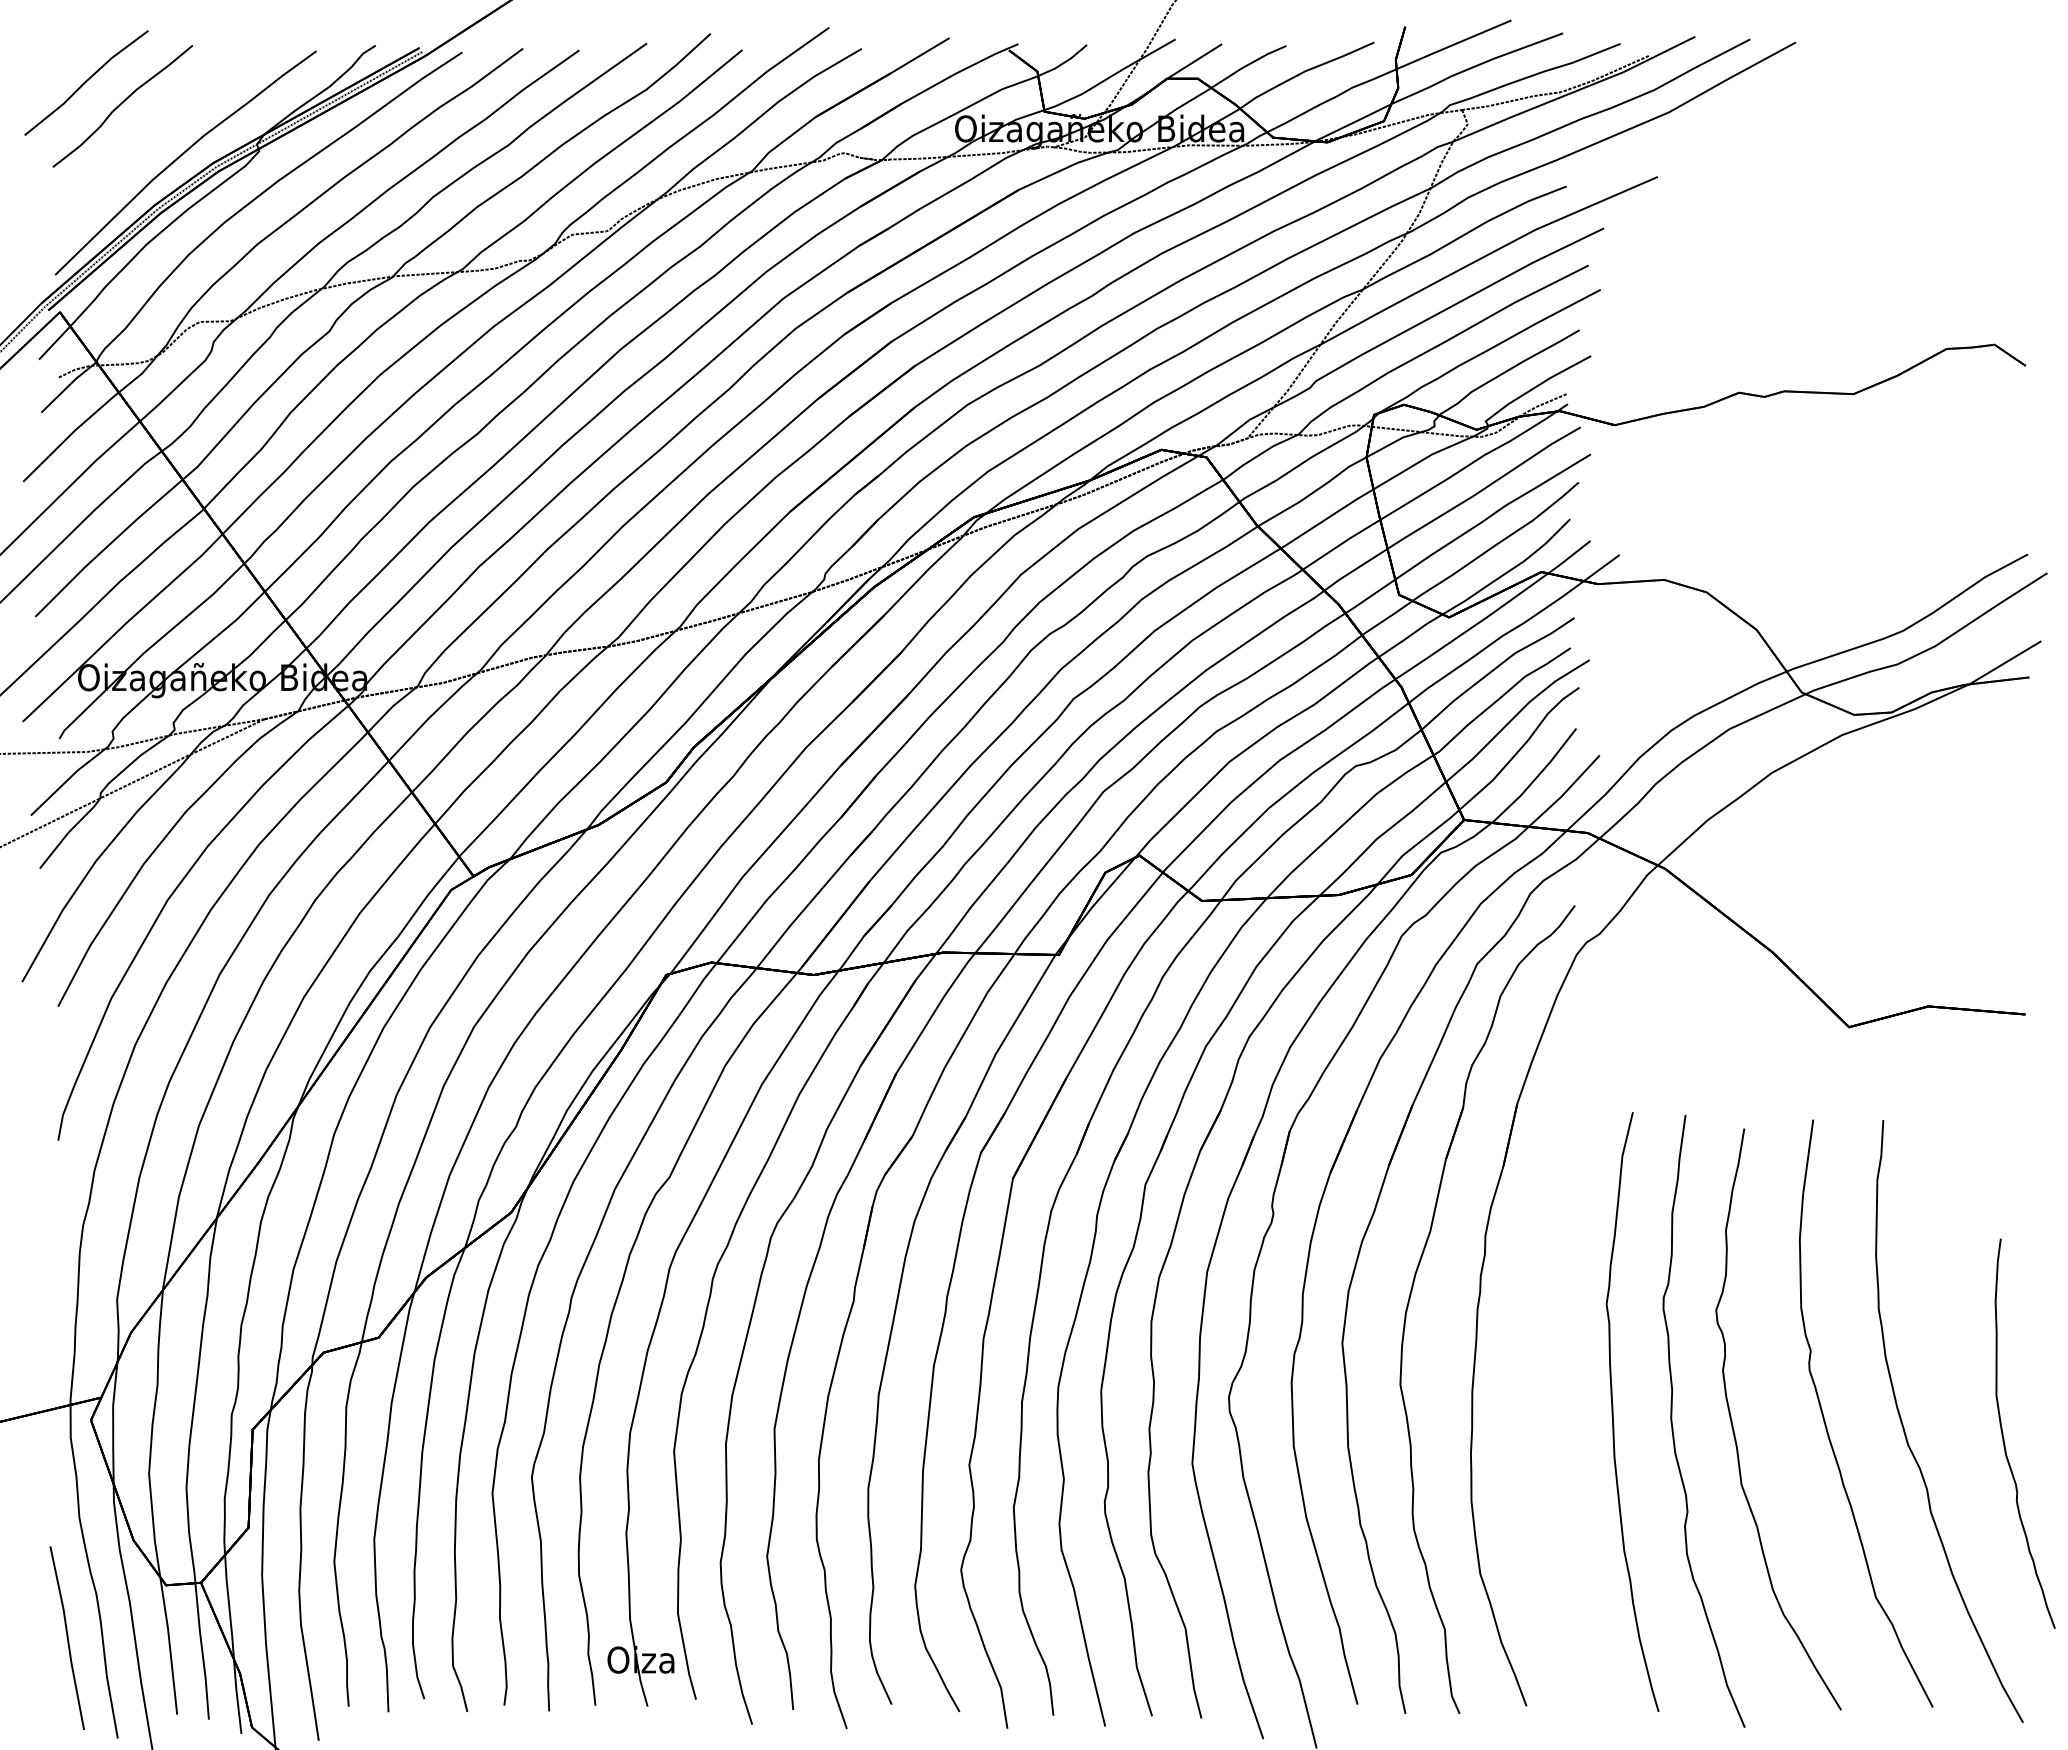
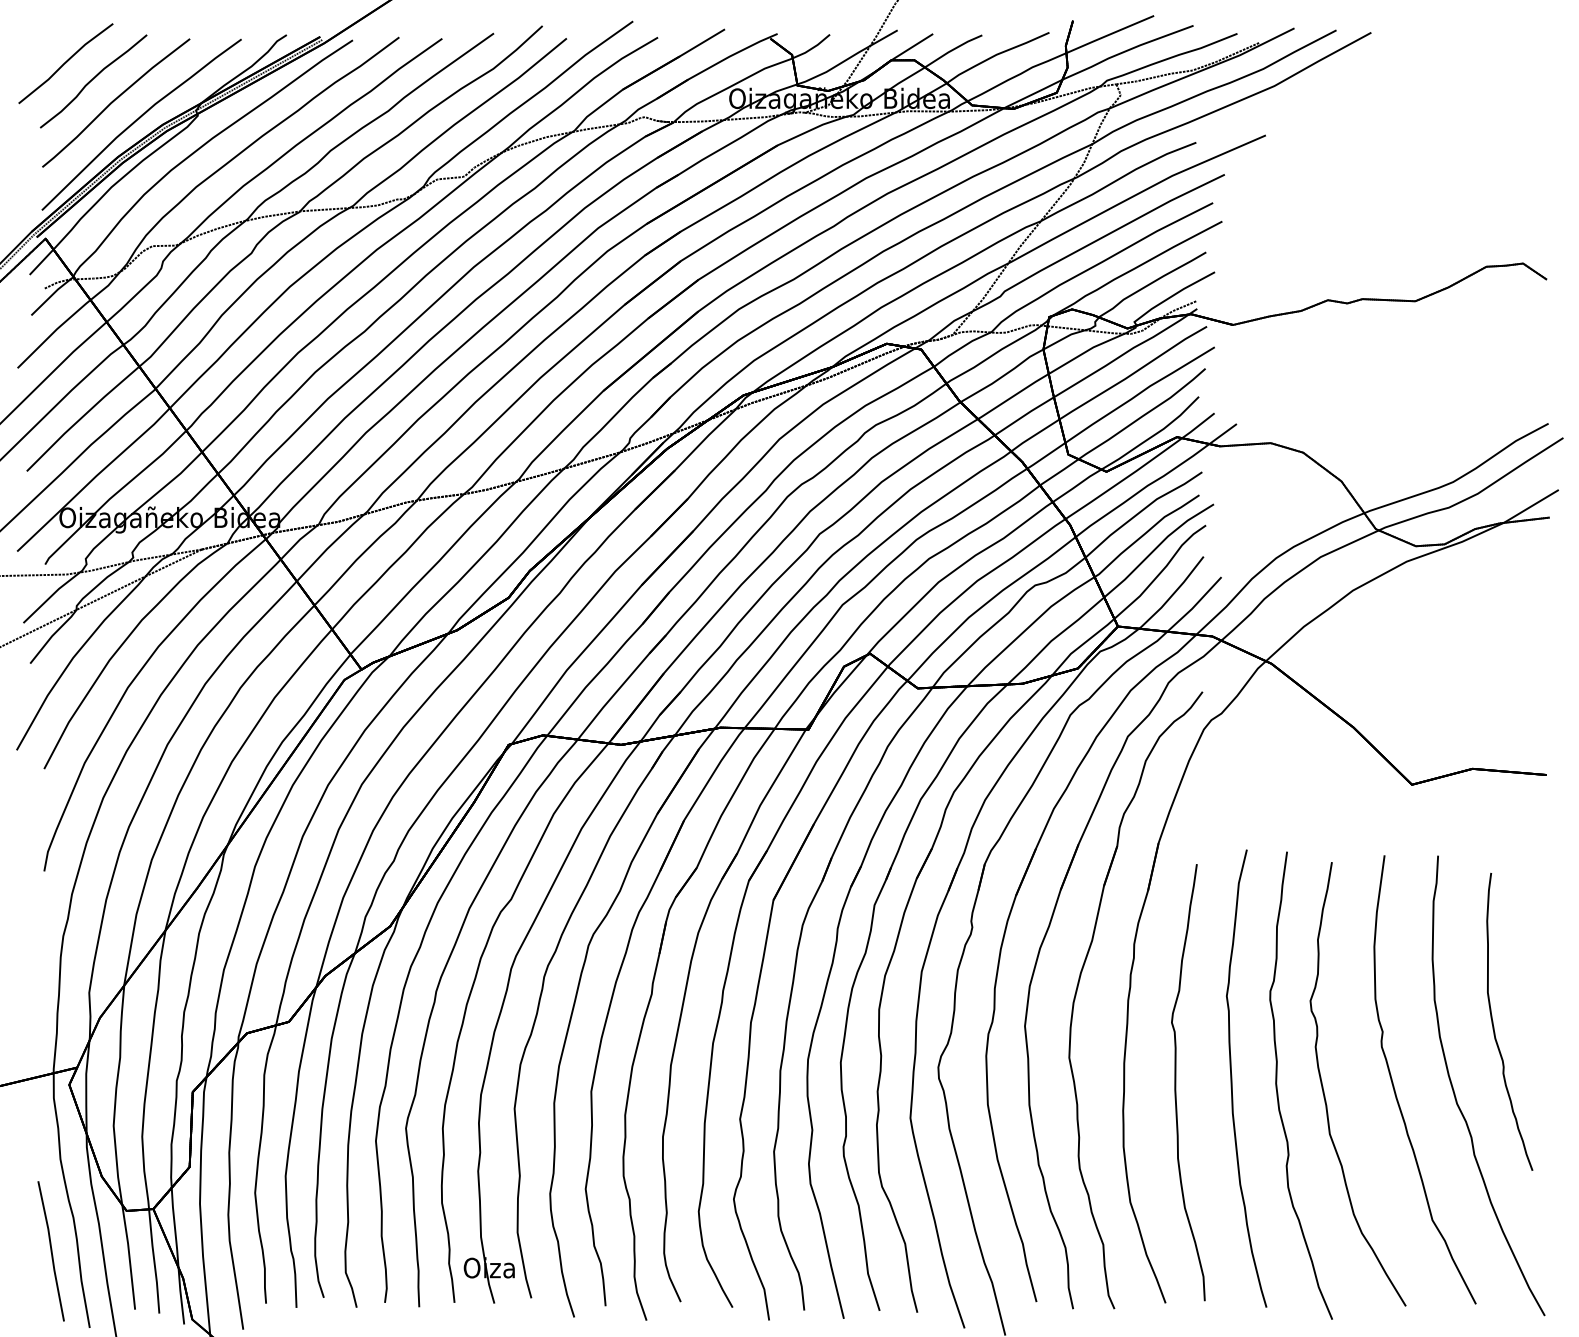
curve: (151, 131) -> (115, 100), added
part: (1540, 1417) -> (1176, 1082), added
part: (2004, 1438) -> (1494, 1025), moved

